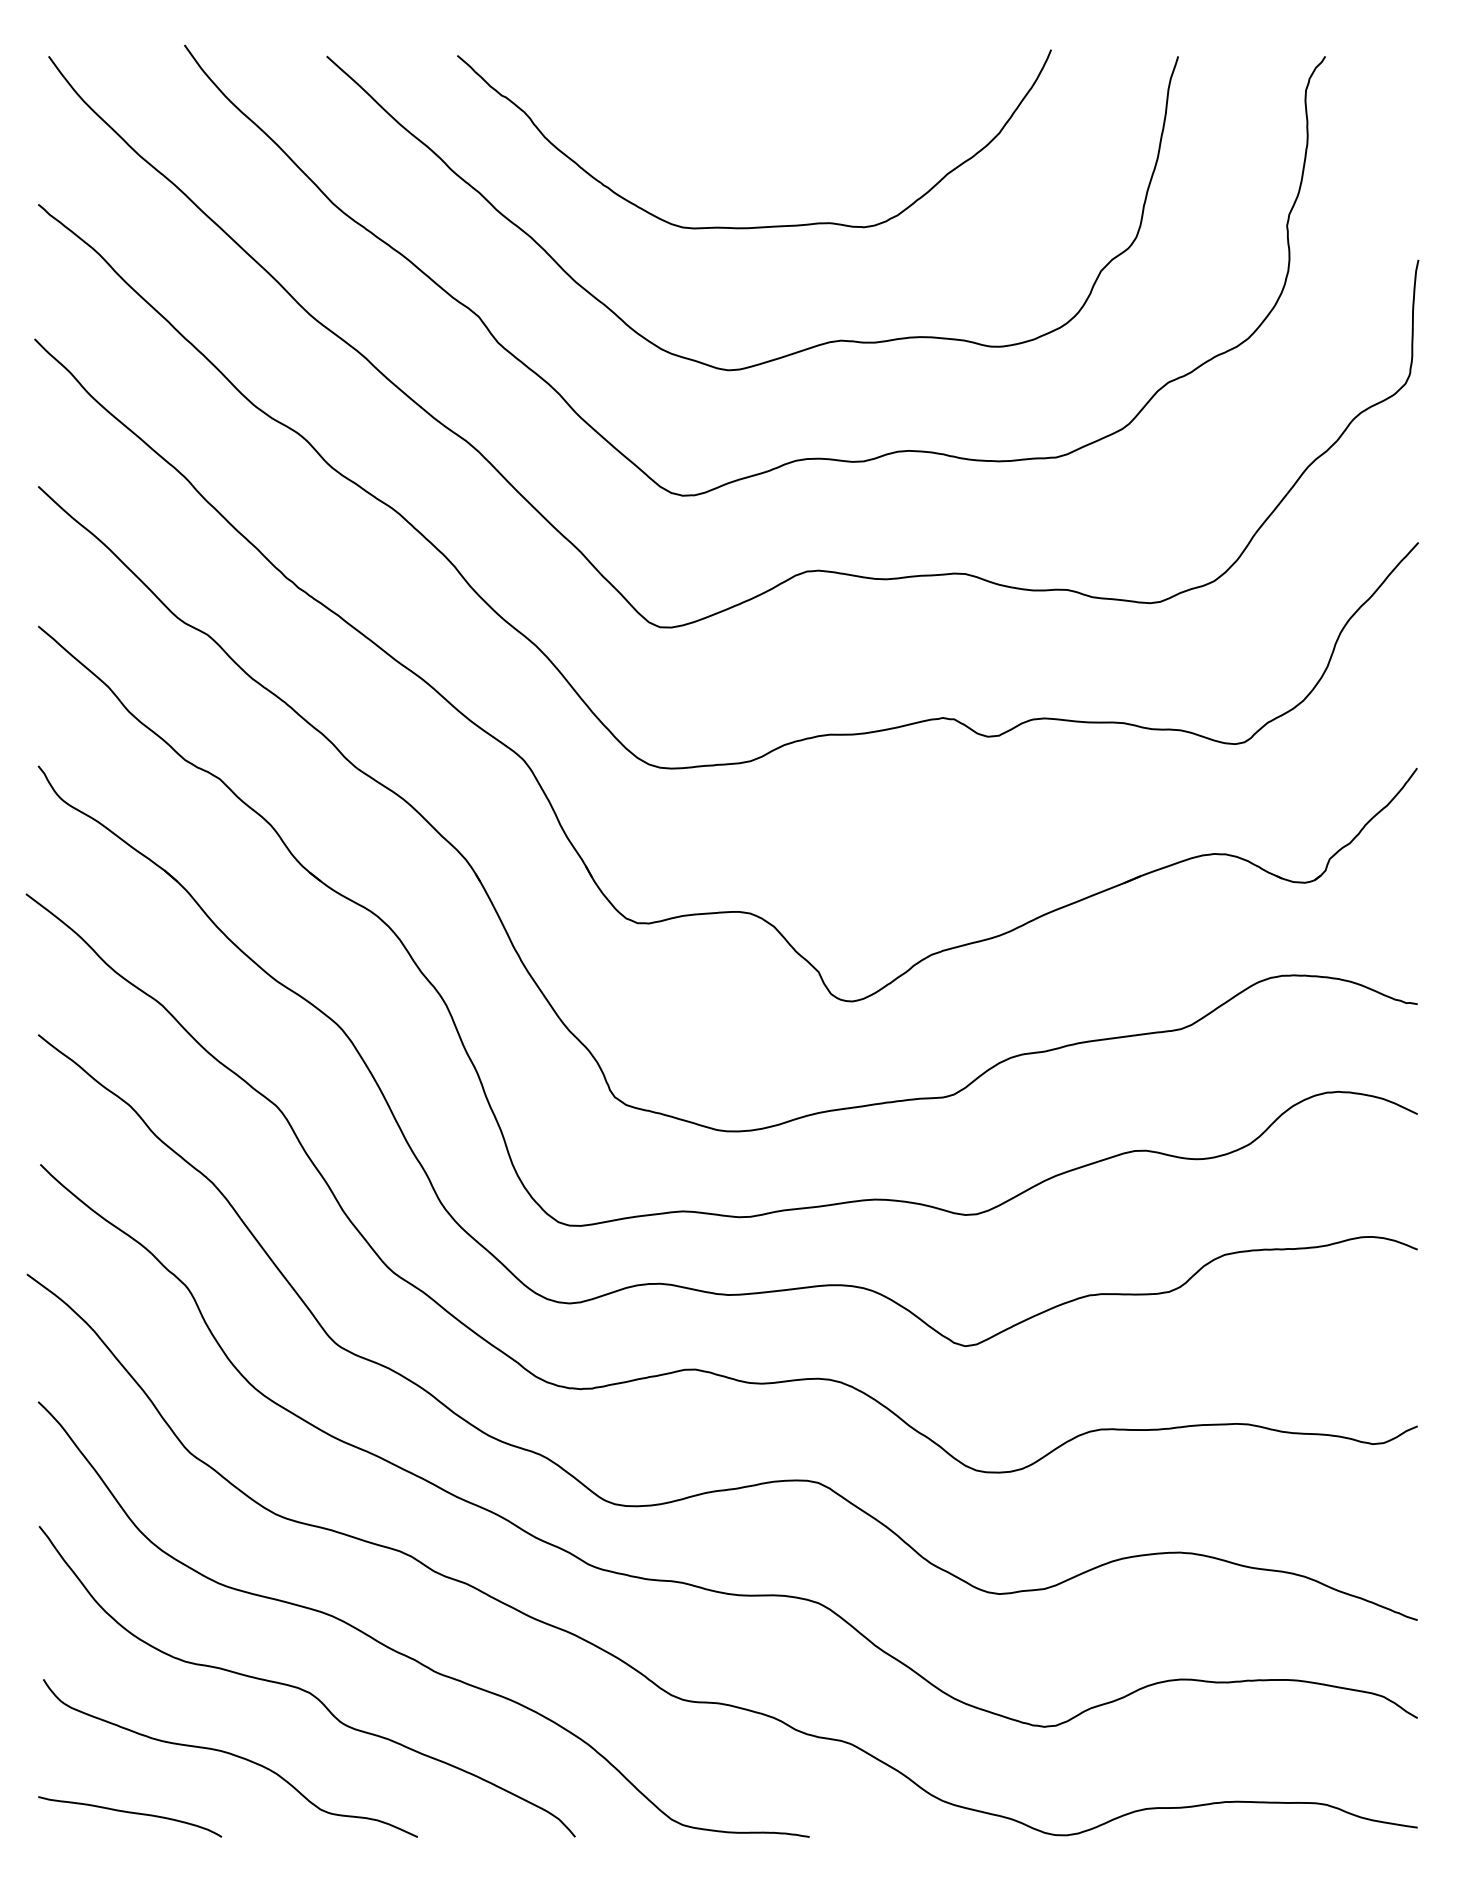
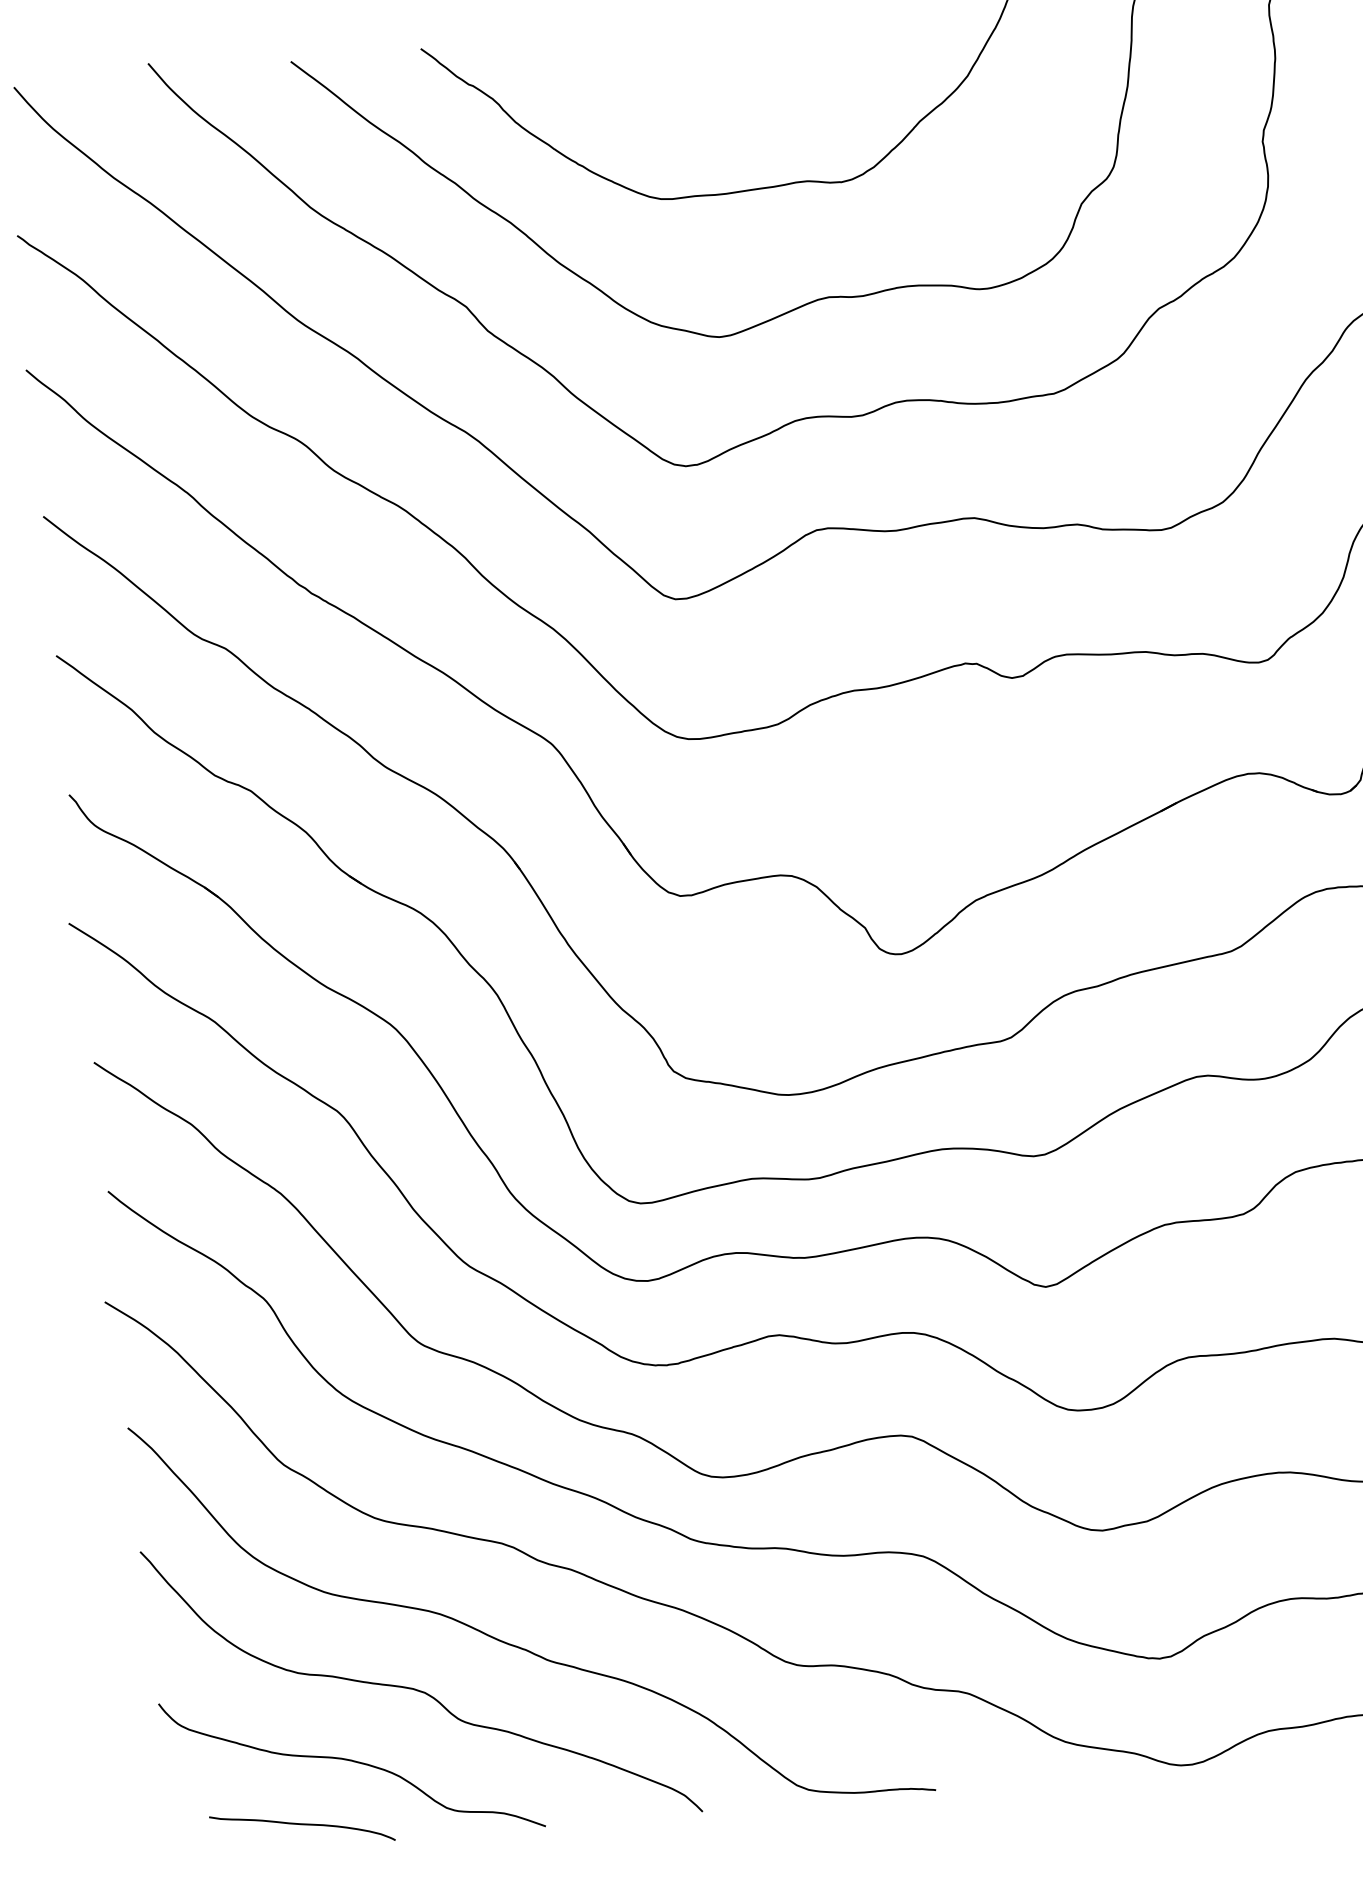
curve: (130, 1813) -> (302, 1825), moved

